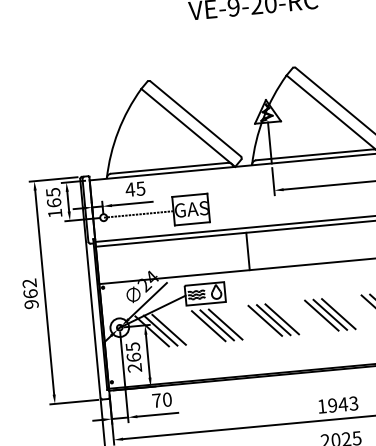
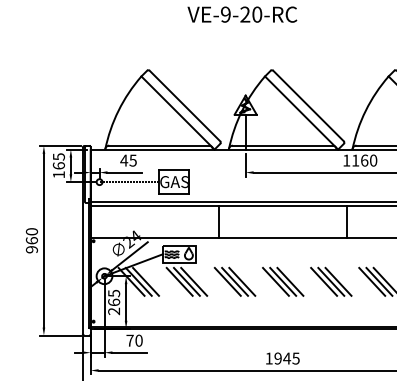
text: (30, 282) -> (32, 231), 962 -> 960
text: (353, 402) -> (295, 357), 1943 -> 1945

